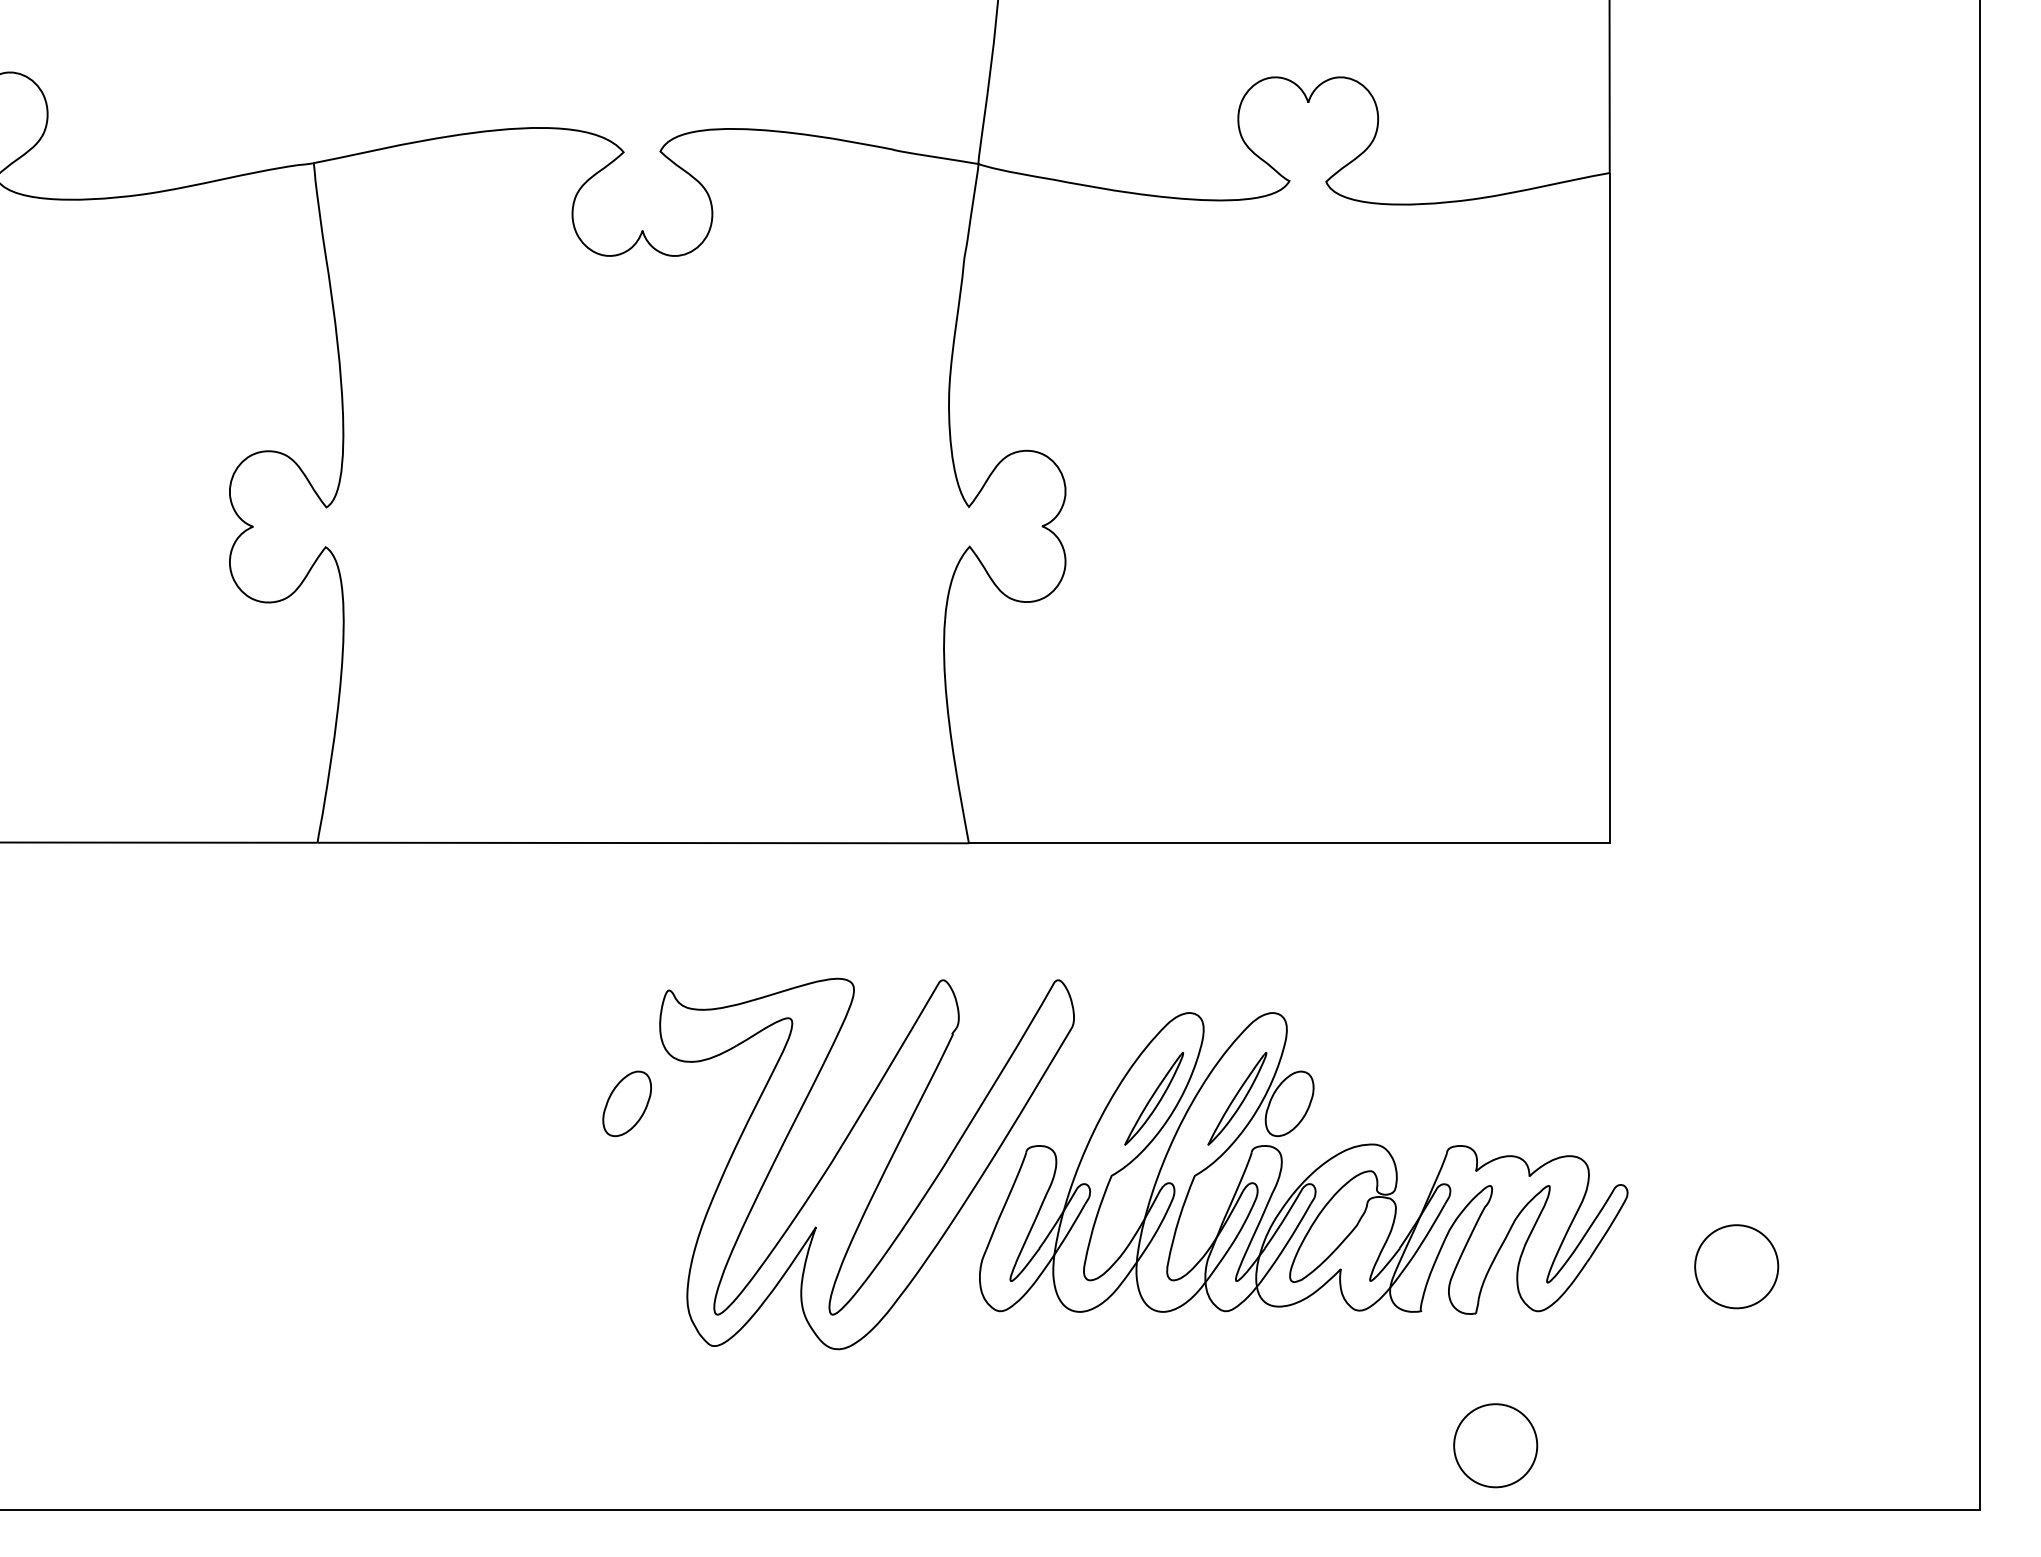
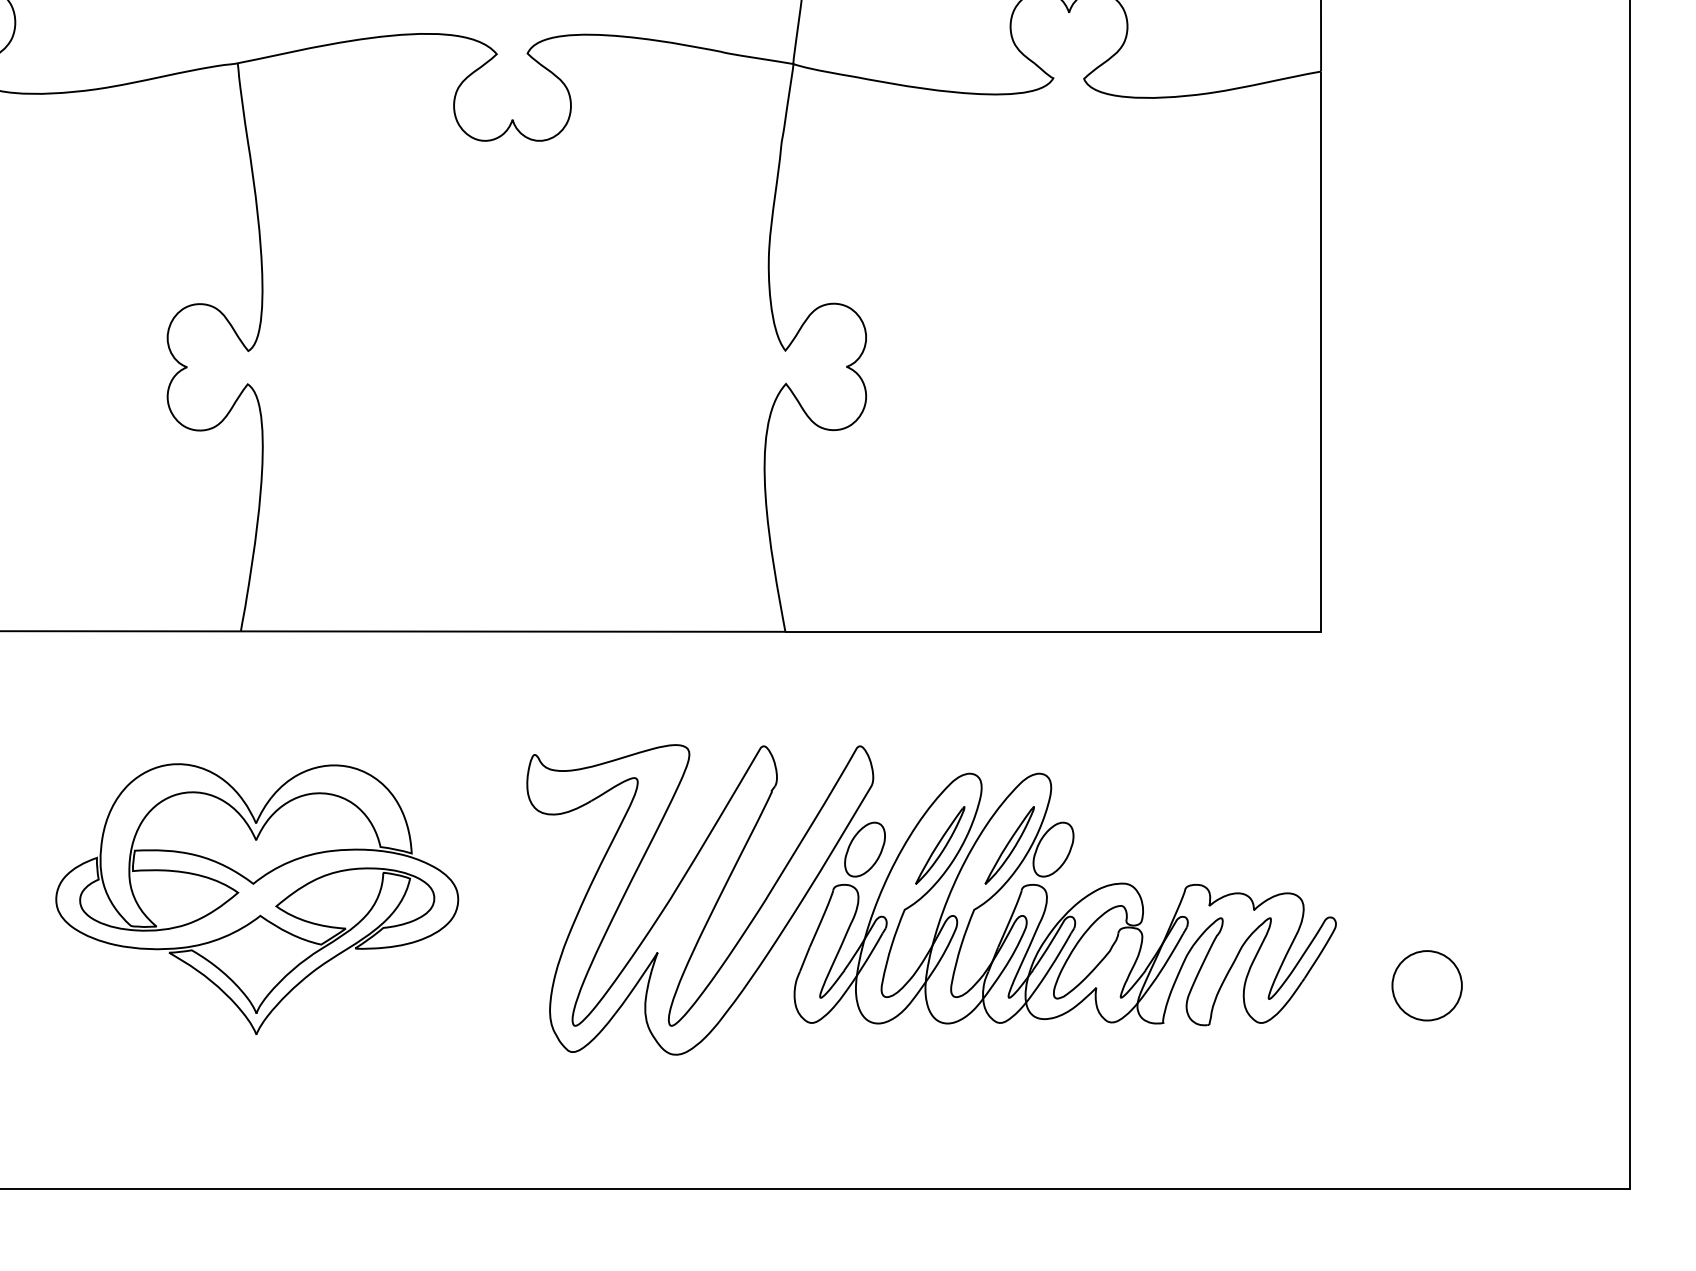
part: (626, 1103) -> (864, 849), moved
part: (336, 1162) -> (256, 898), added
part: (1495, 1445) -> (1225, 1135), removed

